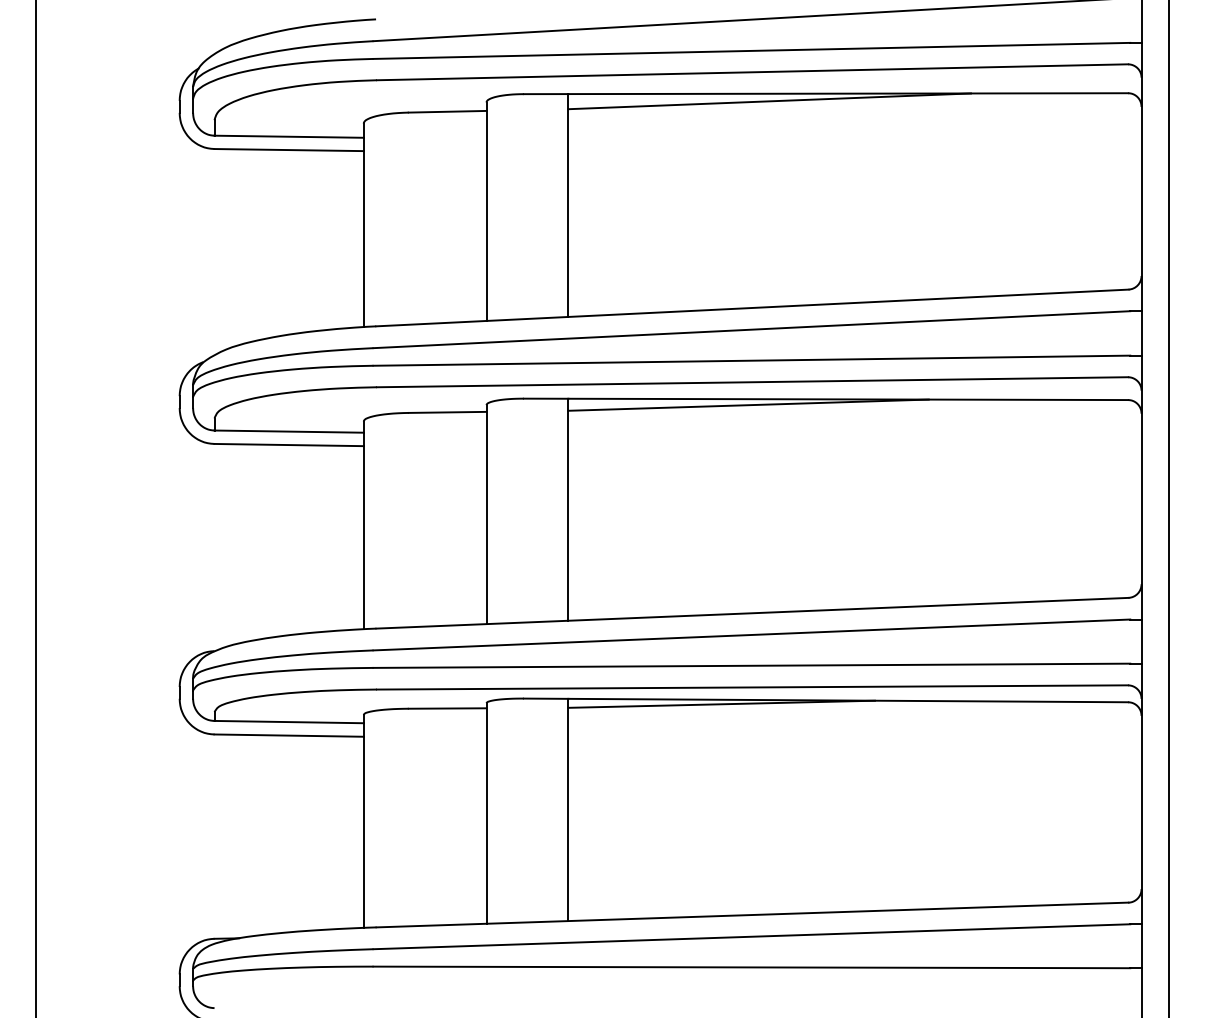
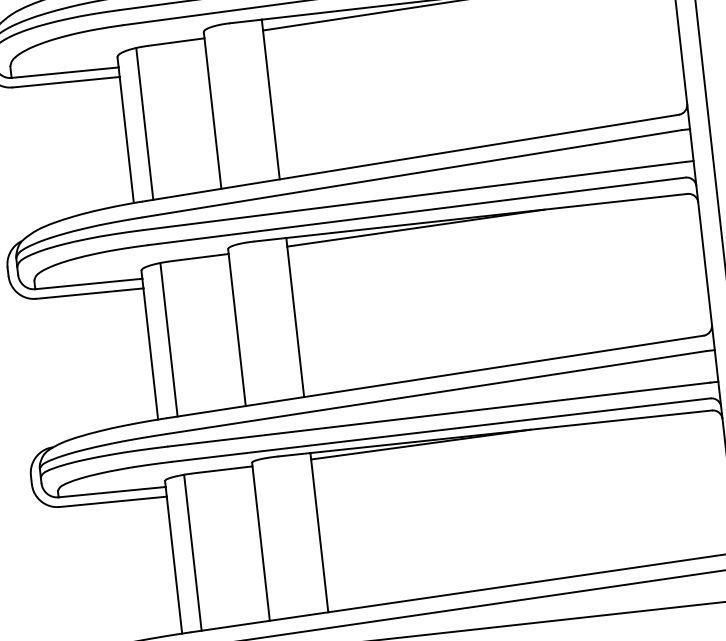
line: (390, 219) -> (144, 123), added
line: (390, 520) -> (168, 339), added
line: (390, 817) -> (192, 552), added

